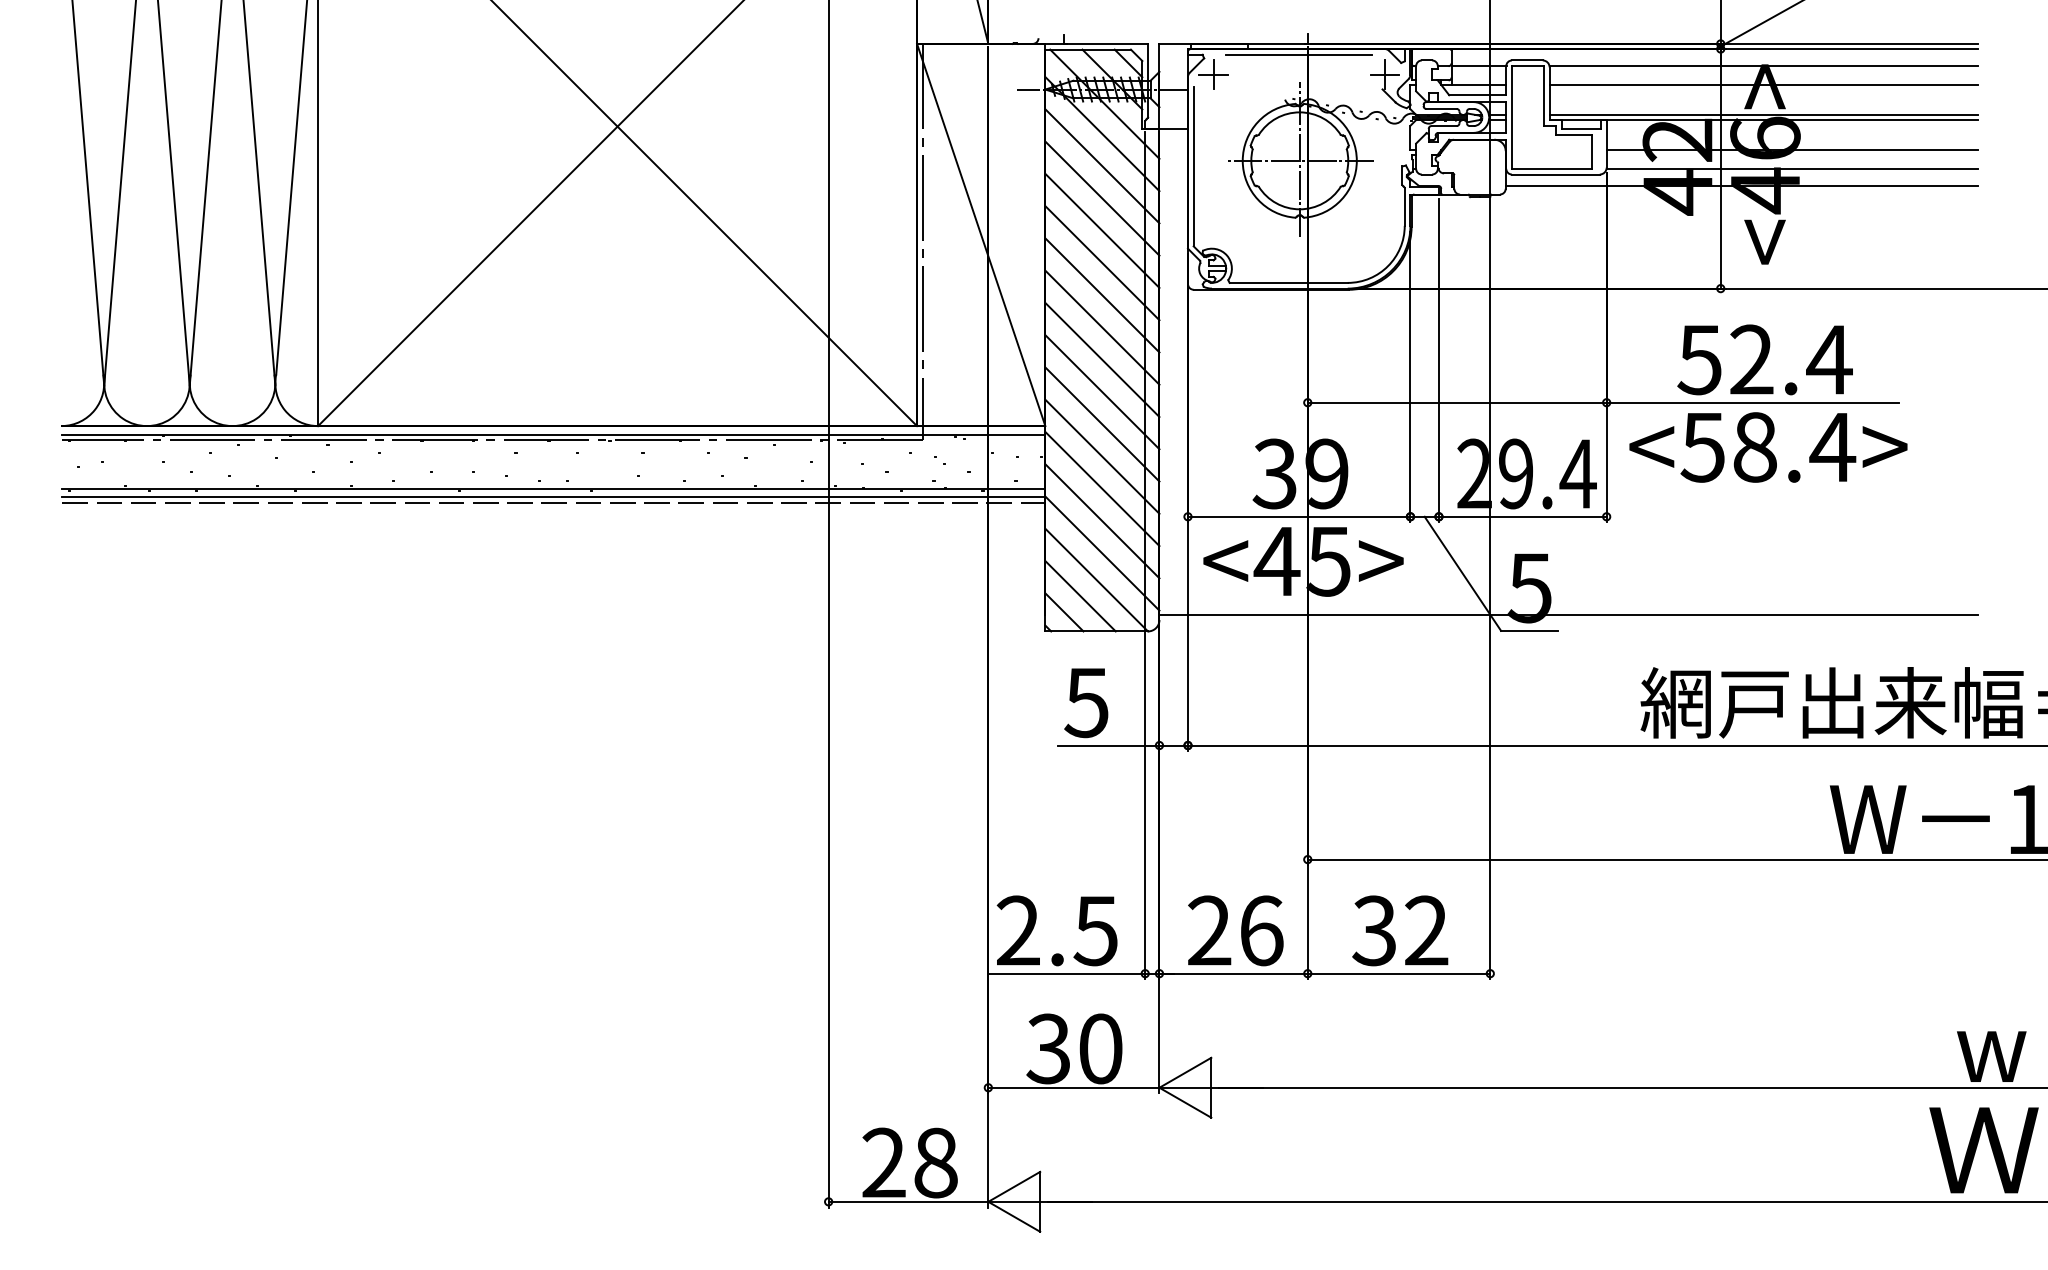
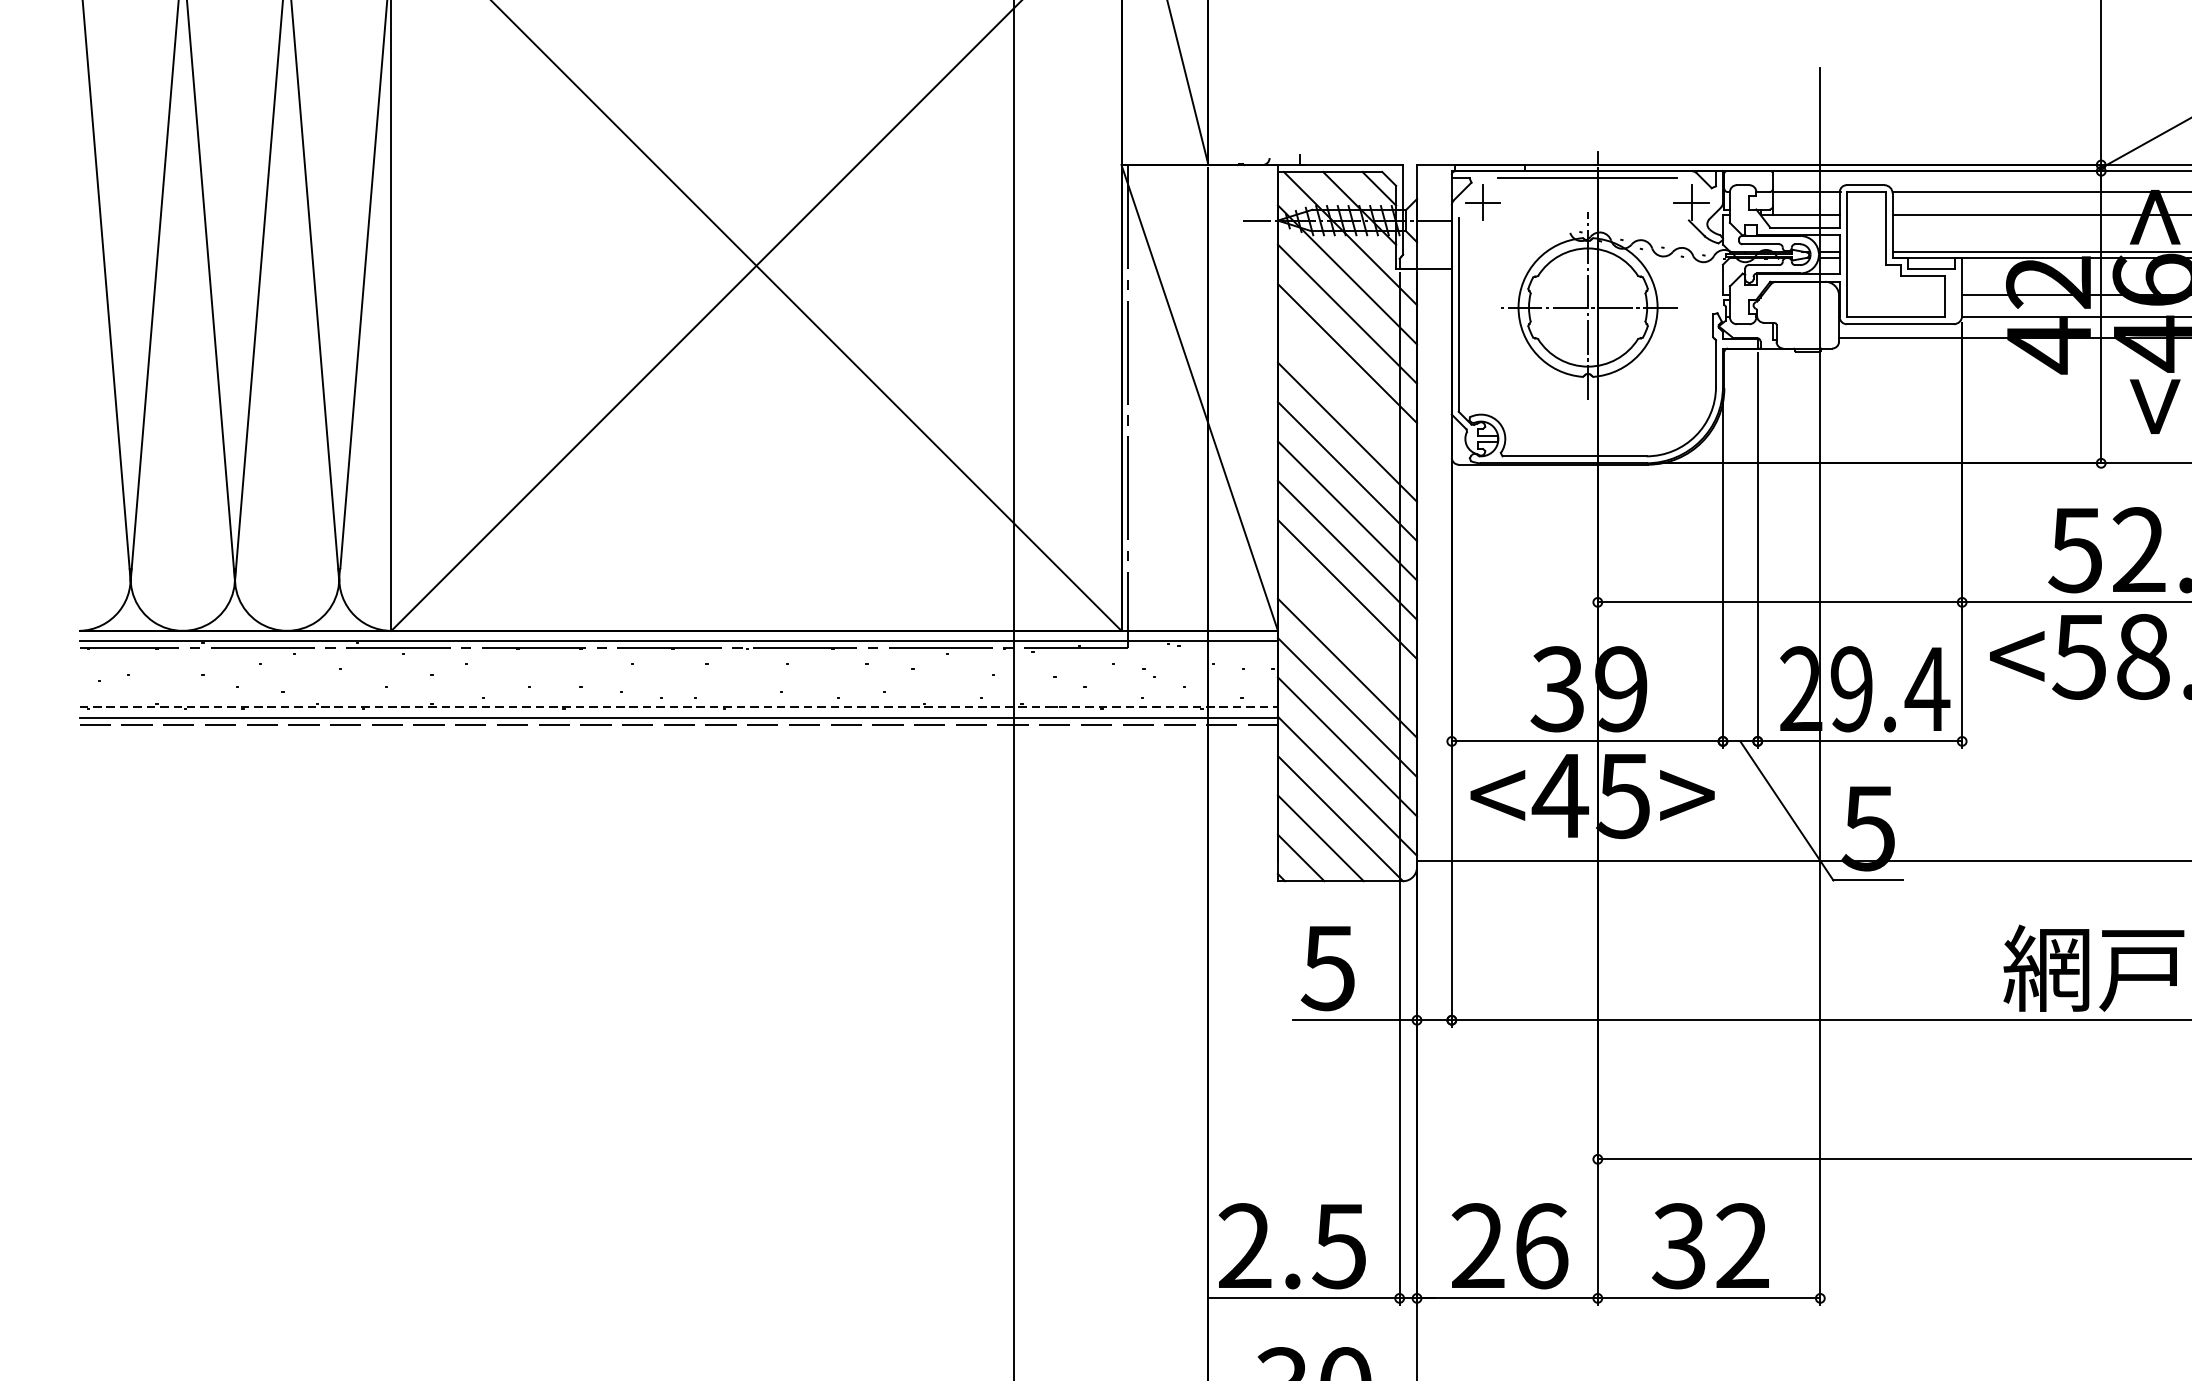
line: (1102, 230) -> (1347, 392), removed
line: (1102, 424) -> (1347, 628), removed
line: (553, 488) -> (678, 706), solid -> dashed

